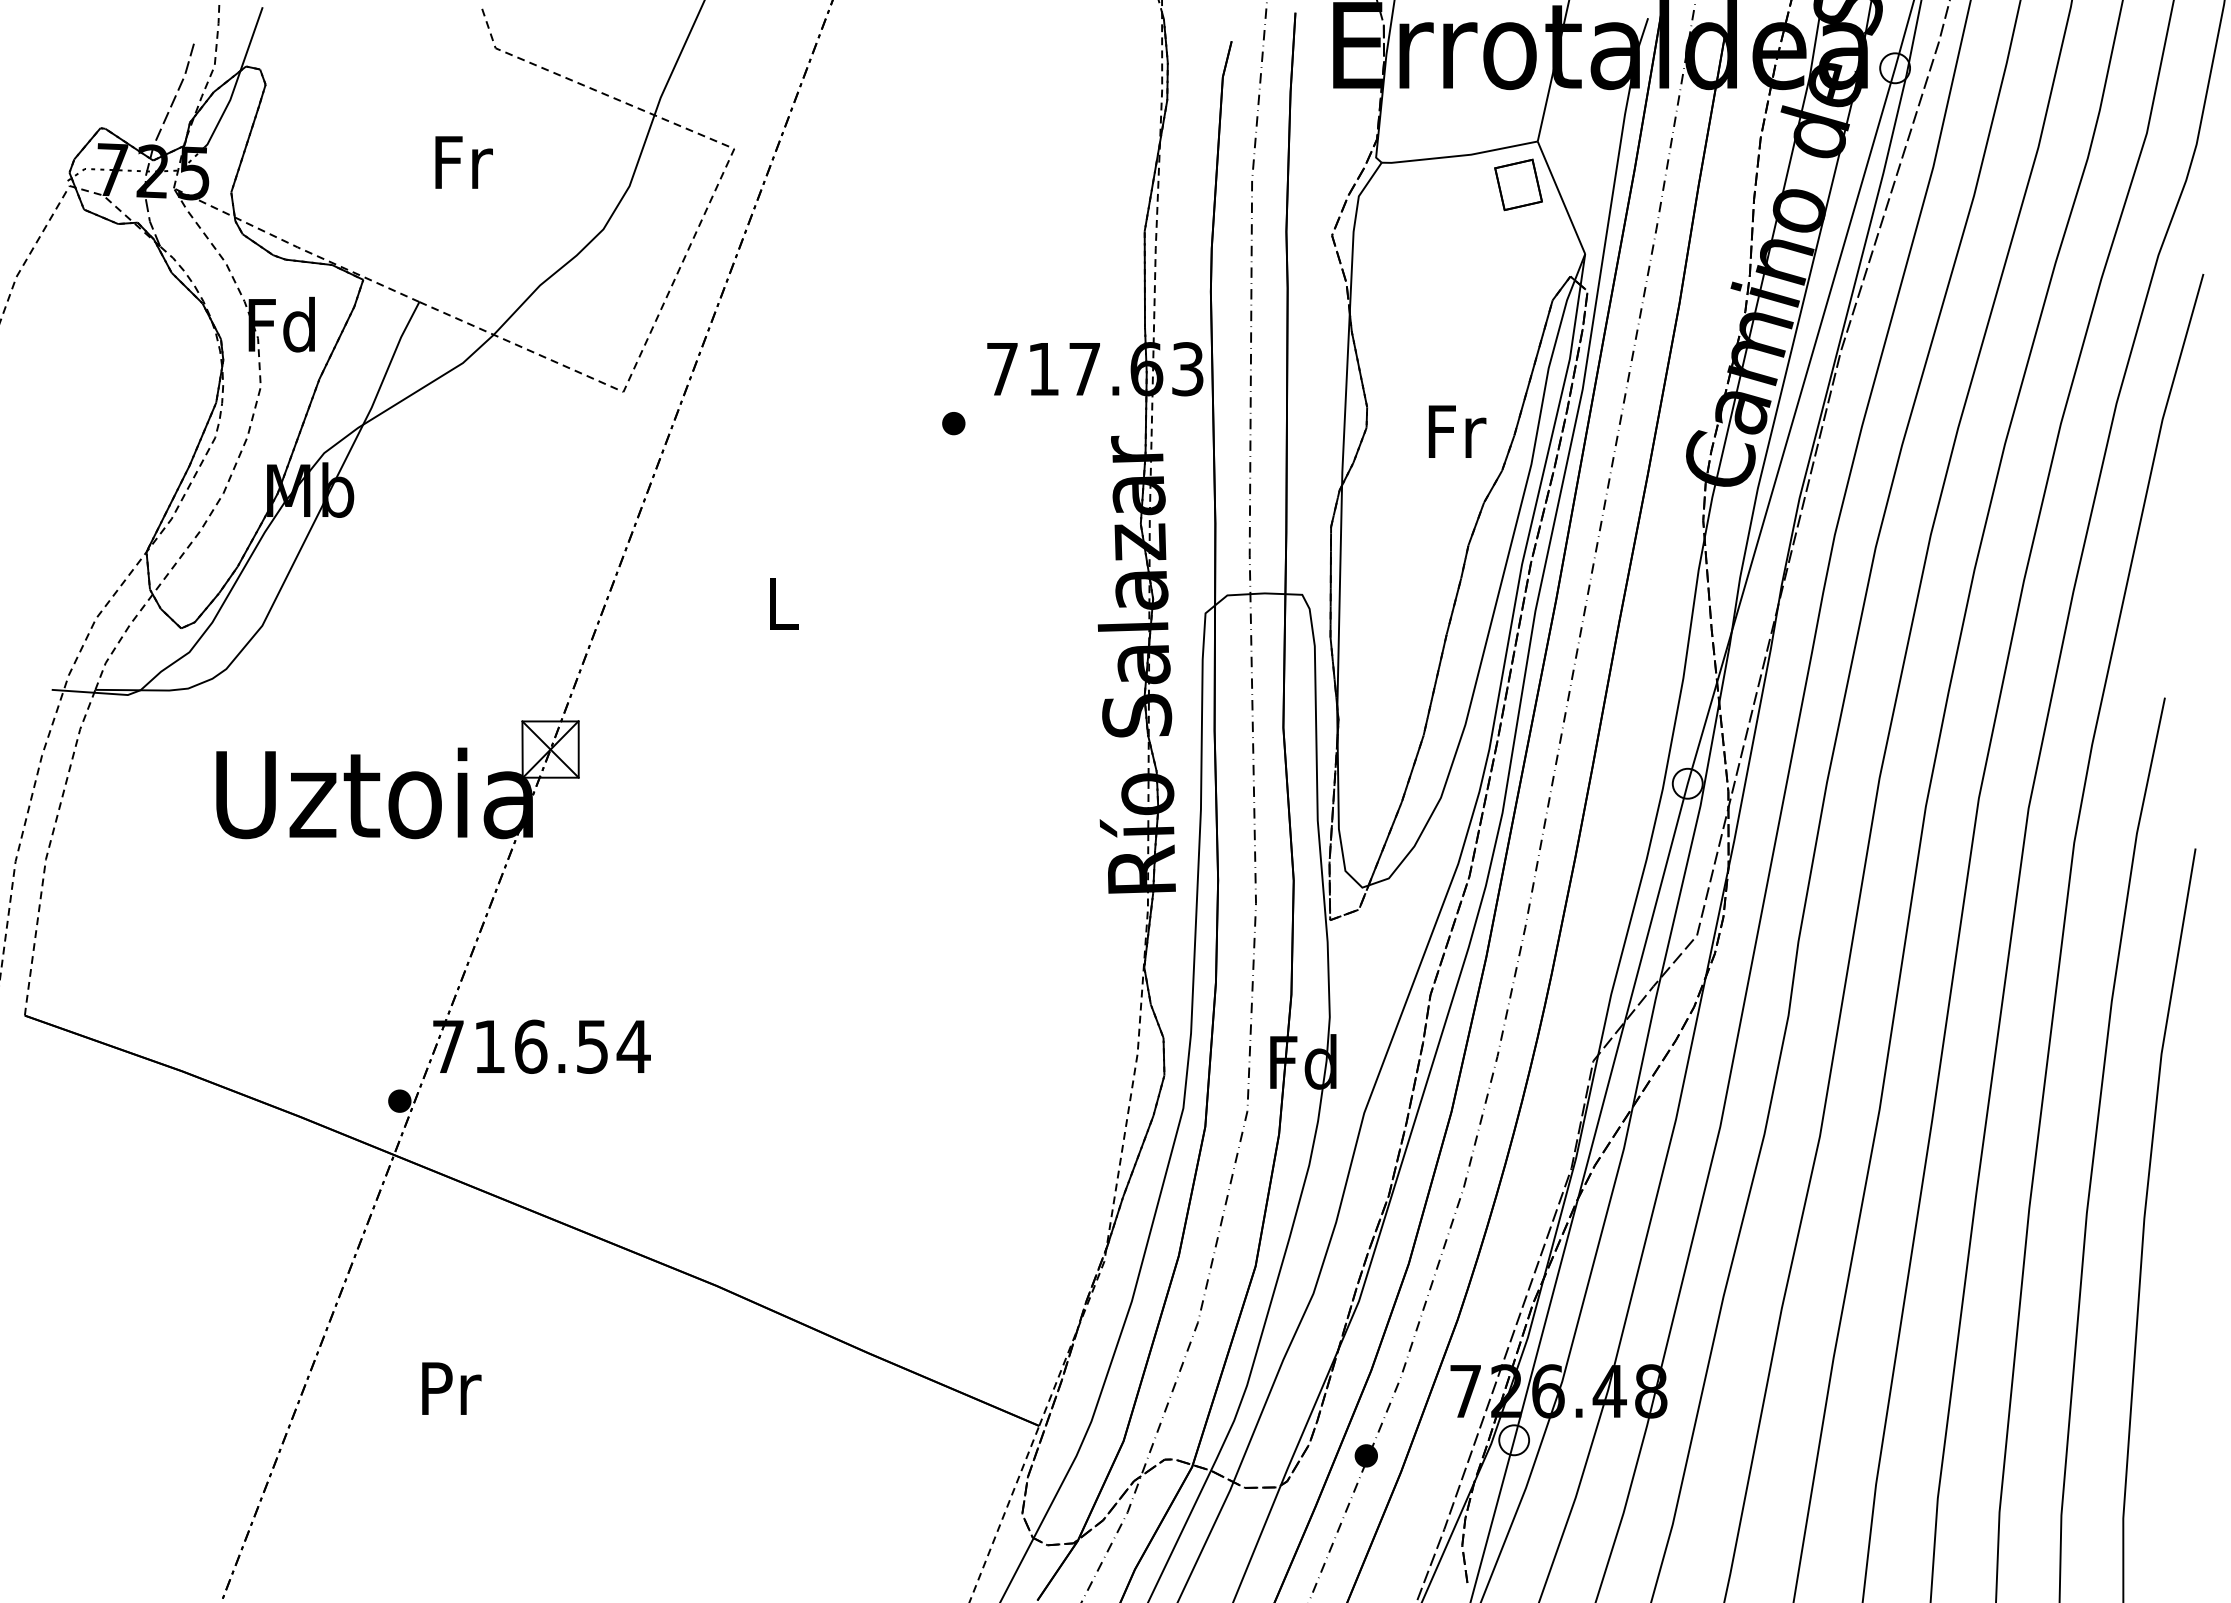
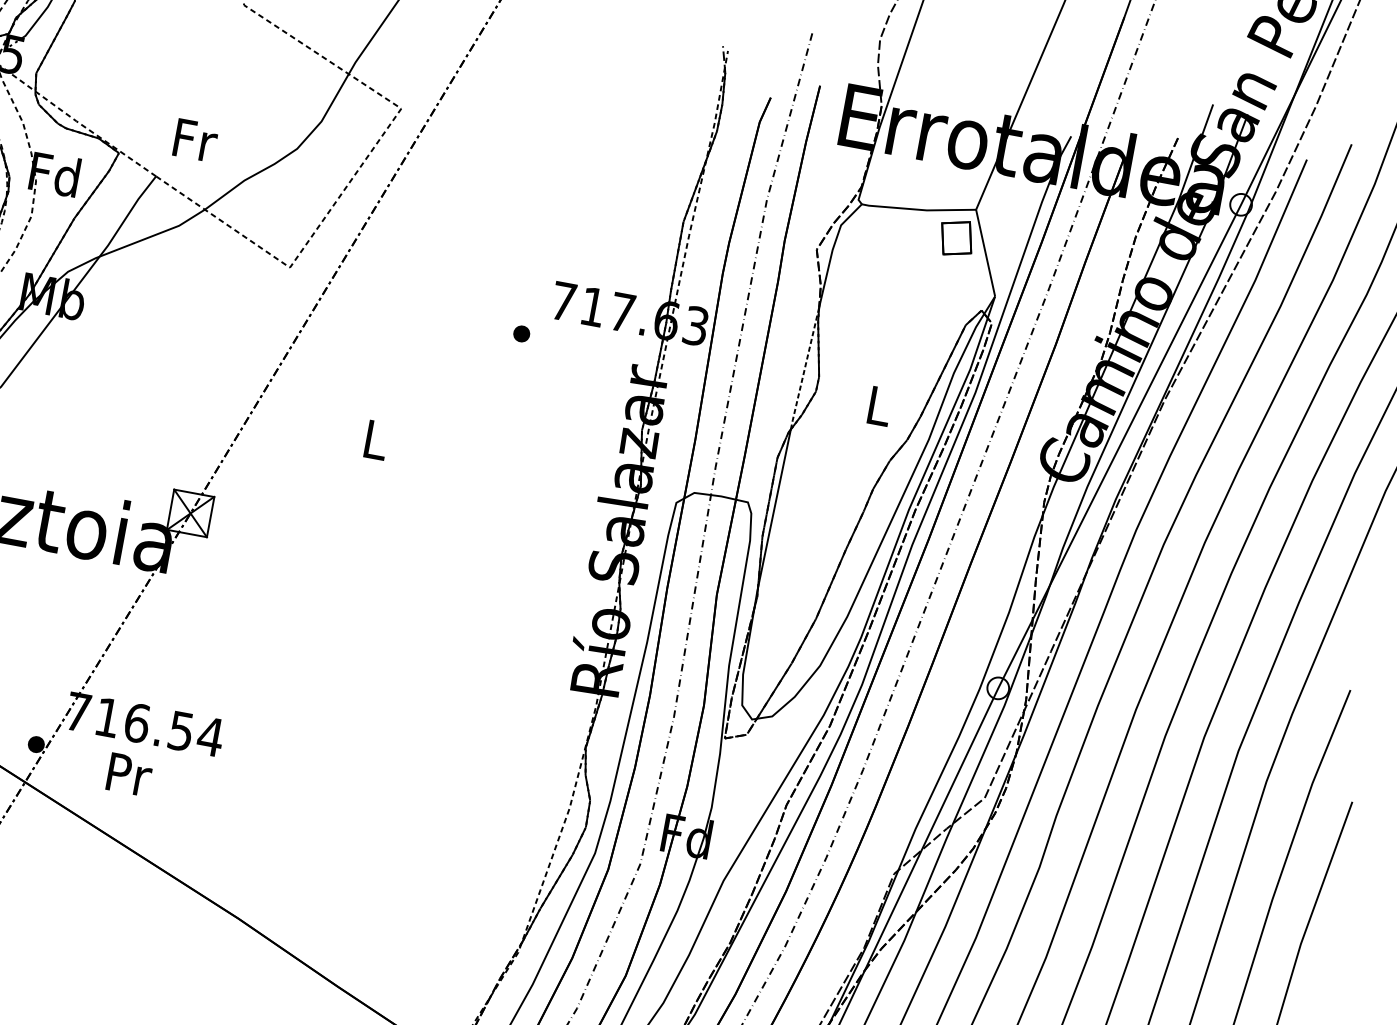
text: (463, 162) -> (195, 140), moved
line: (1345, 399) -> (804, 368), solid -> dashed
text: (1457, 431) -> (880, 406), Fr -> L
text: (451, 1388) -> (129, 774), moved

